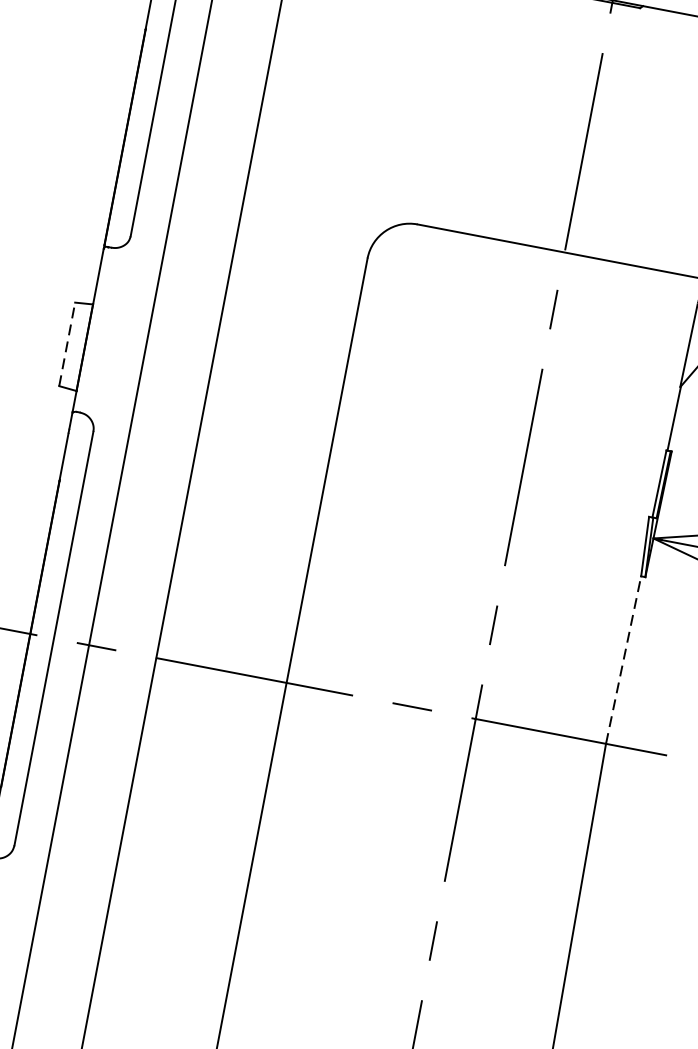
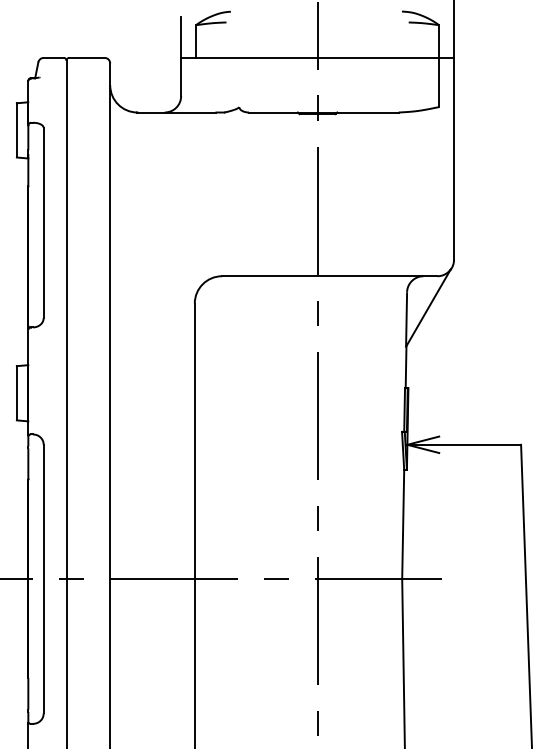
line: (66, 343) -> (16, 392), dashed -> solid
line: (624, 660) -> (403, 524), dashed -> solid

